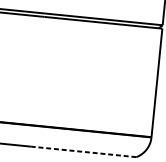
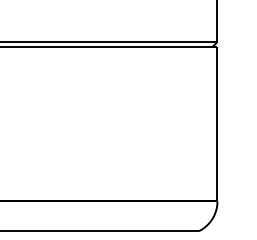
line: (83, 152) -> (124, 231), dashed -> solid

